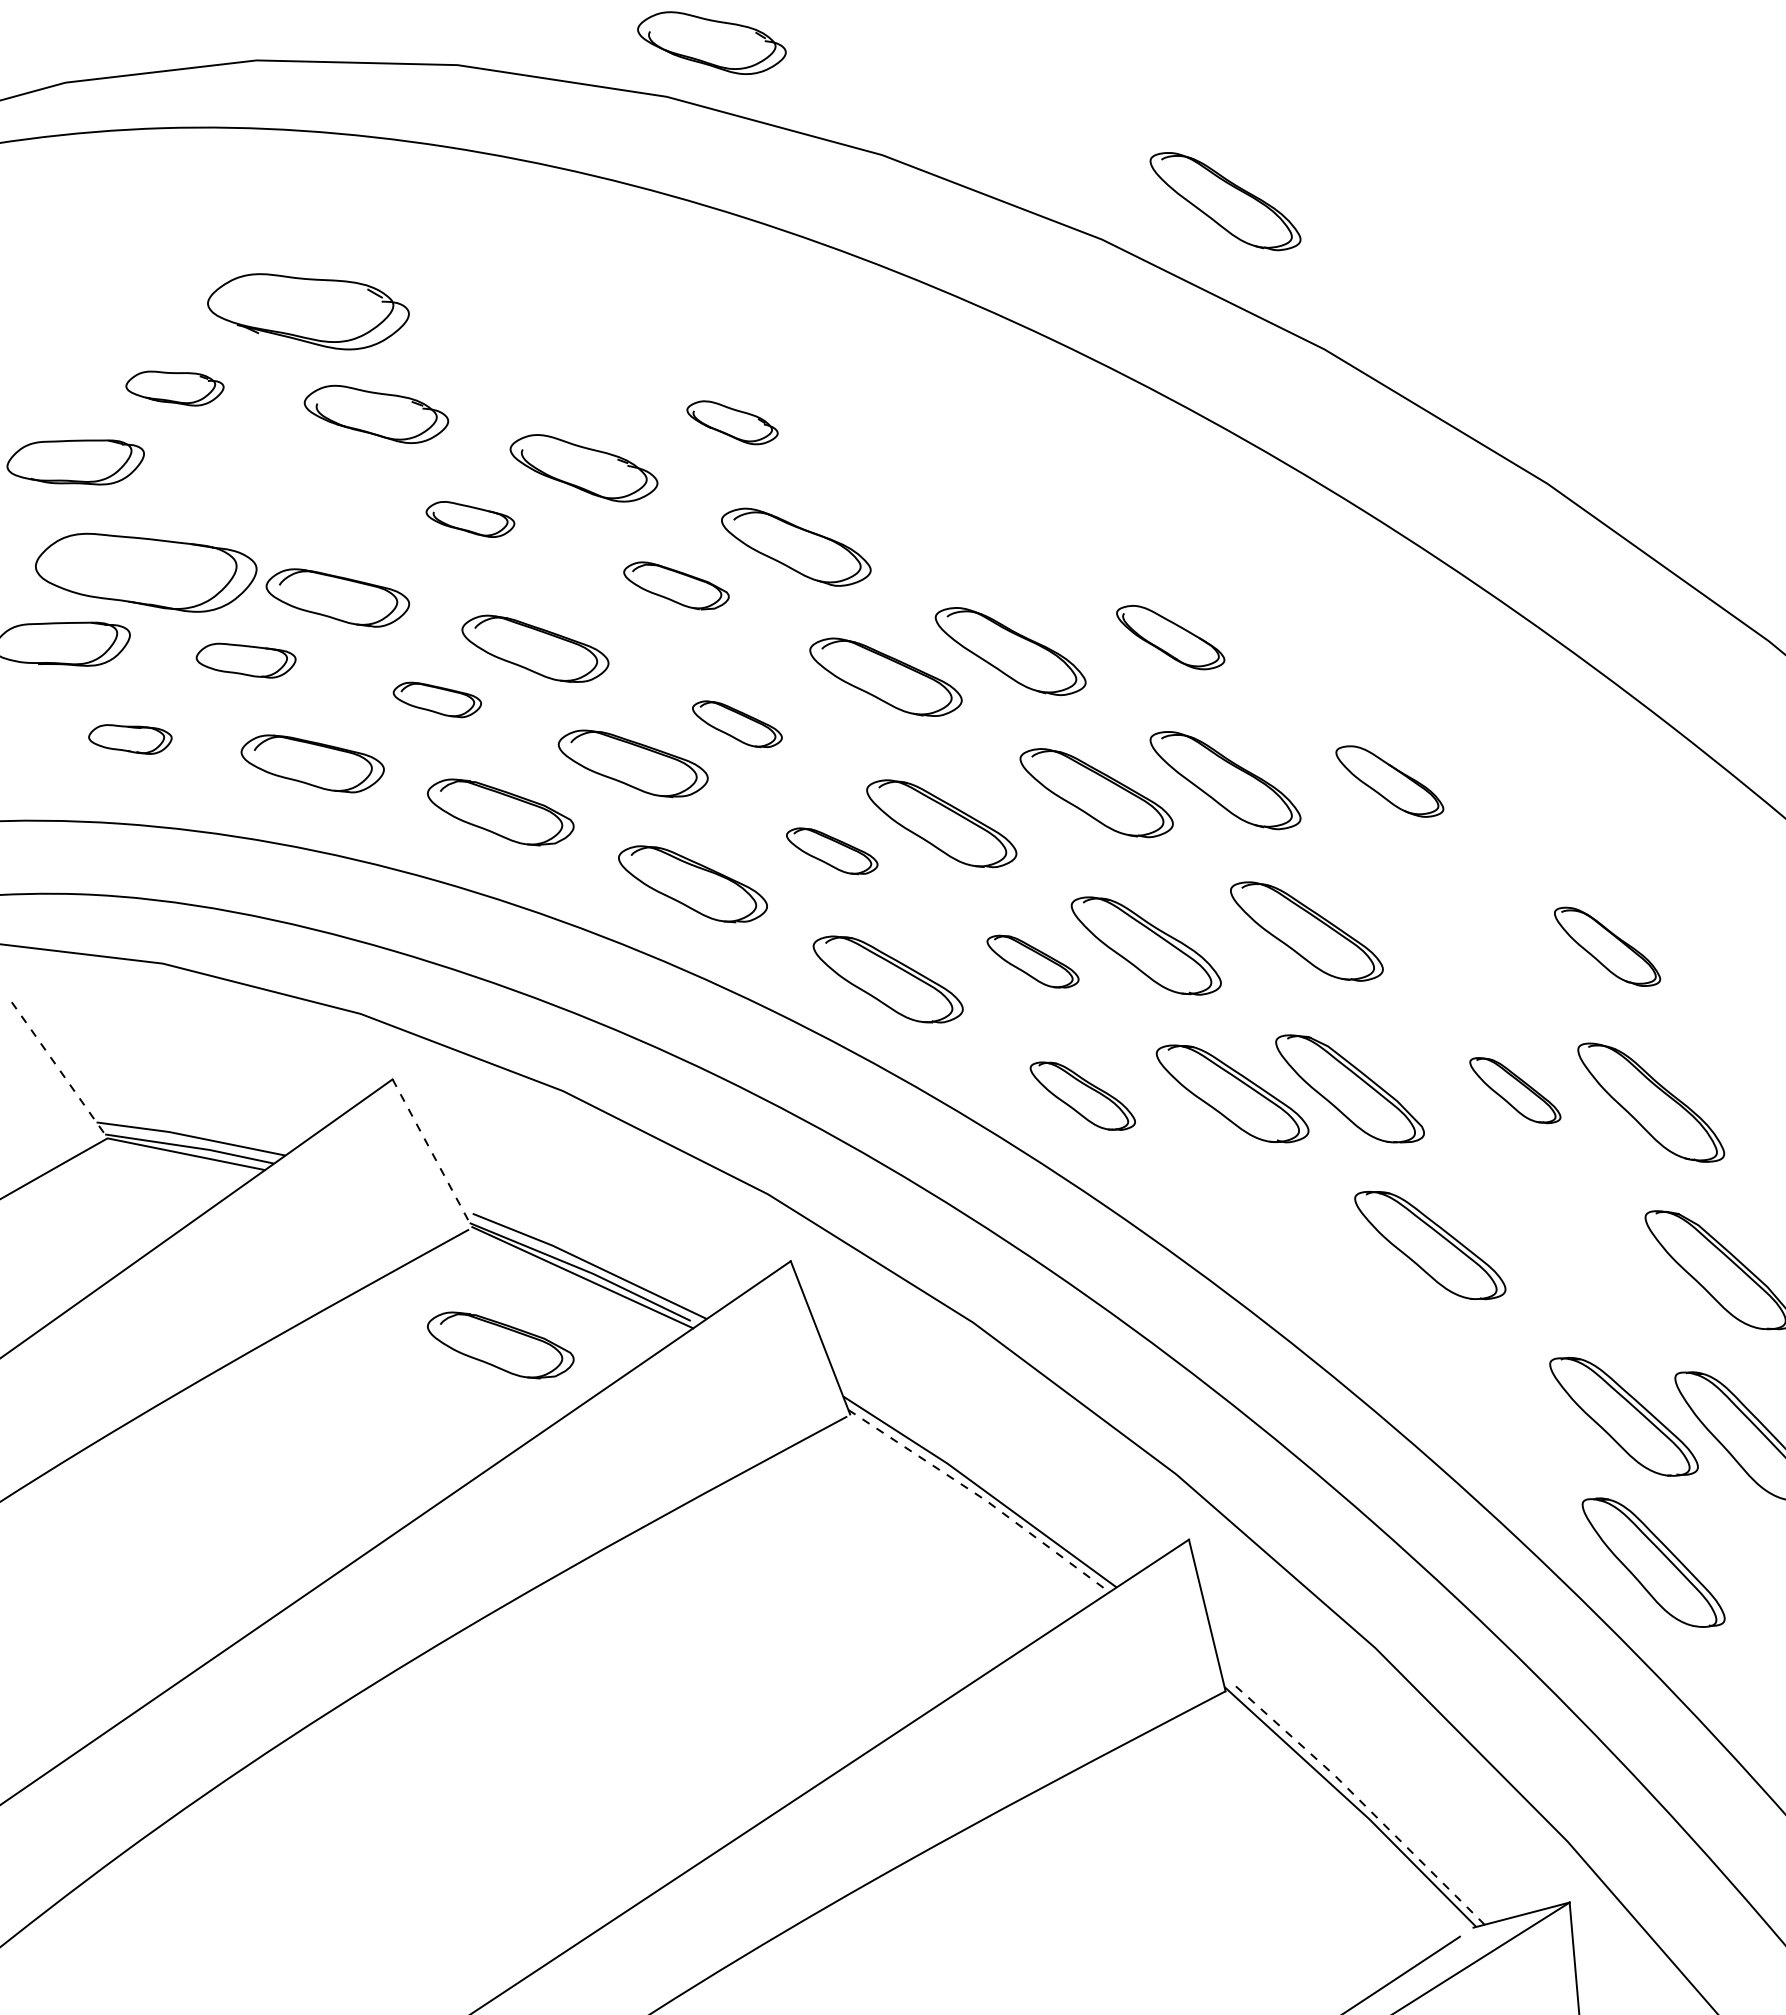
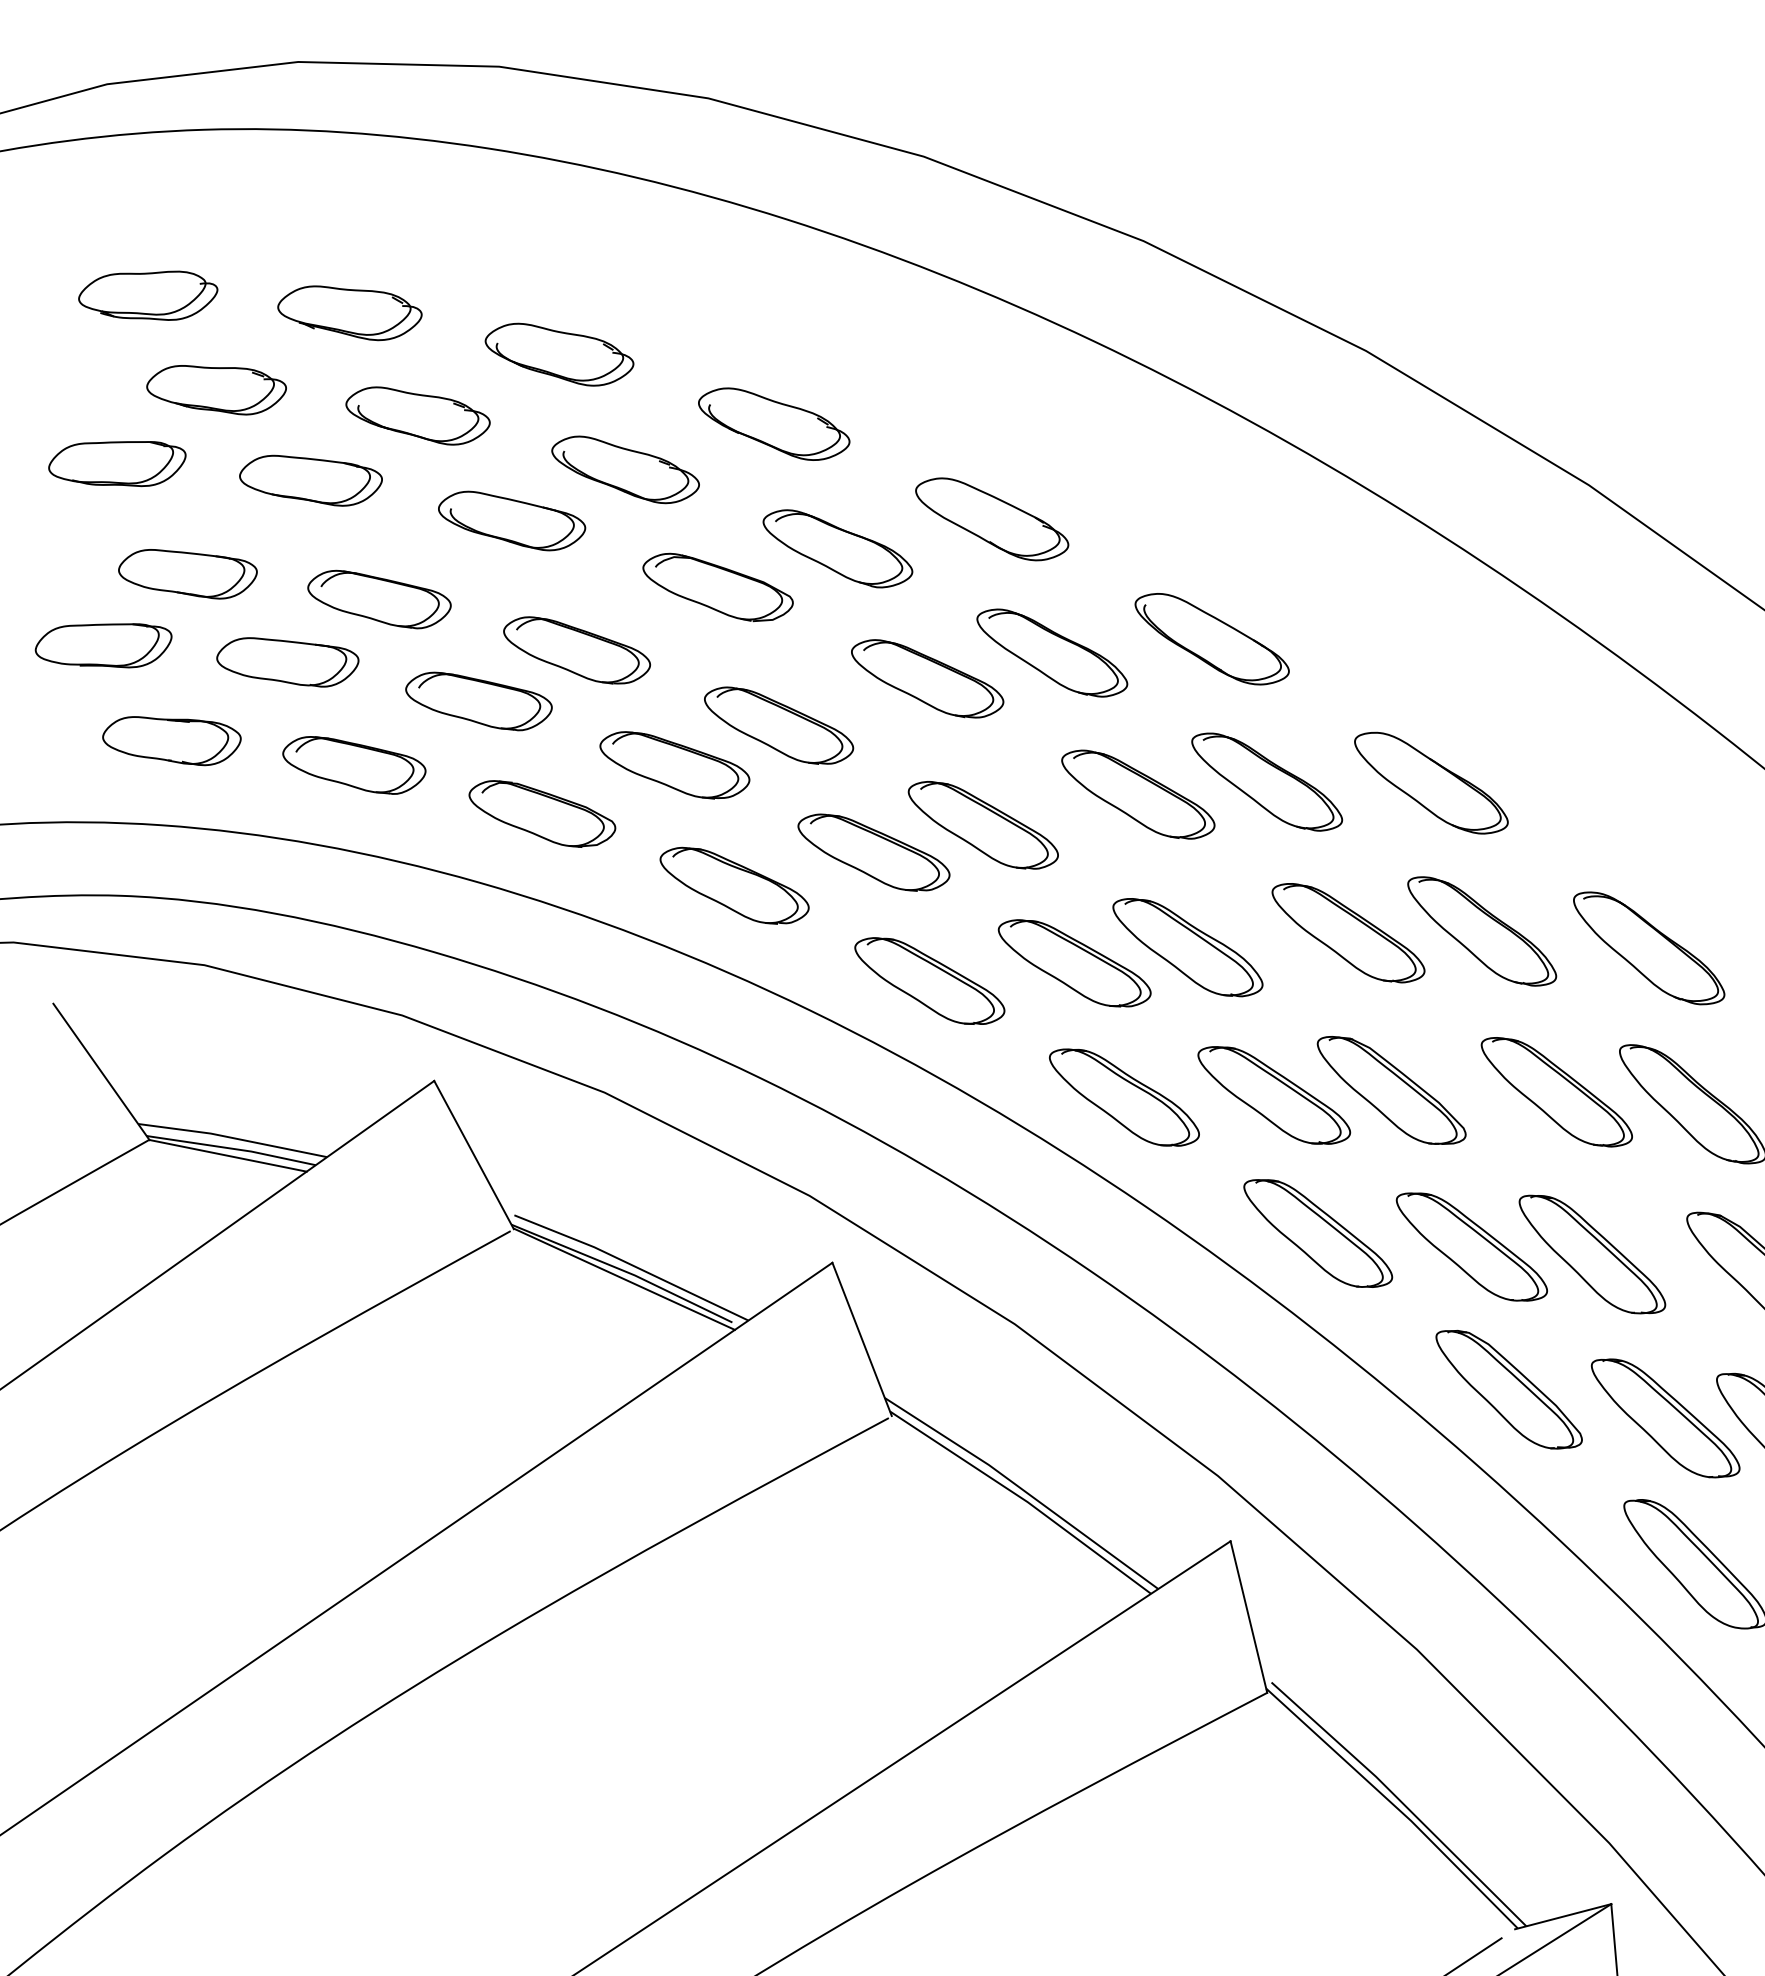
part: (711, 42) -> (559, 354), moved
part: (1225, 201) -> (1267, 203), removed
part: (106, 294) -> (148, 296), added
part: (307, 311) -> (349, 313), size x0.71
part: (174, 388) -> (216, 390), size x1.43
part: (732, 422) -> (774, 424), size x1.67
part: (269, 479) -> (311, 481), added
part: (950, 517) -> (992, 519), added
part: (470, 519) -> (512, 521), size x1.67
part: (146, 572) -> (188, 574), size x0.62
part: (676, 585) -> (718, 587), size x1.43
part: (1170, 637) -> (1212, 639), size x1.43
part: (245, 660) -> (287, 662), size x1.43
part: (437, 699) -> (479, 701), size x1.67
part: (737, 724) -> (779, 726), size x1.67
part: (130, 739) -> (172, 741), size x1.67
part: (1389, 781) -> (1431, 783), size x1.43
part: (831, 851) -> (873, 853), size x1.67
part: (1440, 929) -> (1482, 931), added
part: (1607, 946) -> (1649, 948), size x1.43
part: (1032, 961) -> (1074, 963), size x1.67
line: (60, 1070) -> (102, 1072), dashed -> solid
part: (1515, 1090) -> (1557, 1092), size x1.67
part: (1082, 1096) -> (1124, 1098), size x1.43
line: (432, 1153) -> (474, 1155), dashed -> solid
part: (1276, 1231) -> (1318, 1233), added
part: (1550, 1252) -> (1592, 1254), added
part: (500, 1345) -> (542, 1347), removed
part: (1467, 1387) -> (1509, 1389), added
line: (981, 1497) -> (1023, 1499), dashed -> solid
line: (1359, 1799) -> (1401, 1801), dashed -> solid

